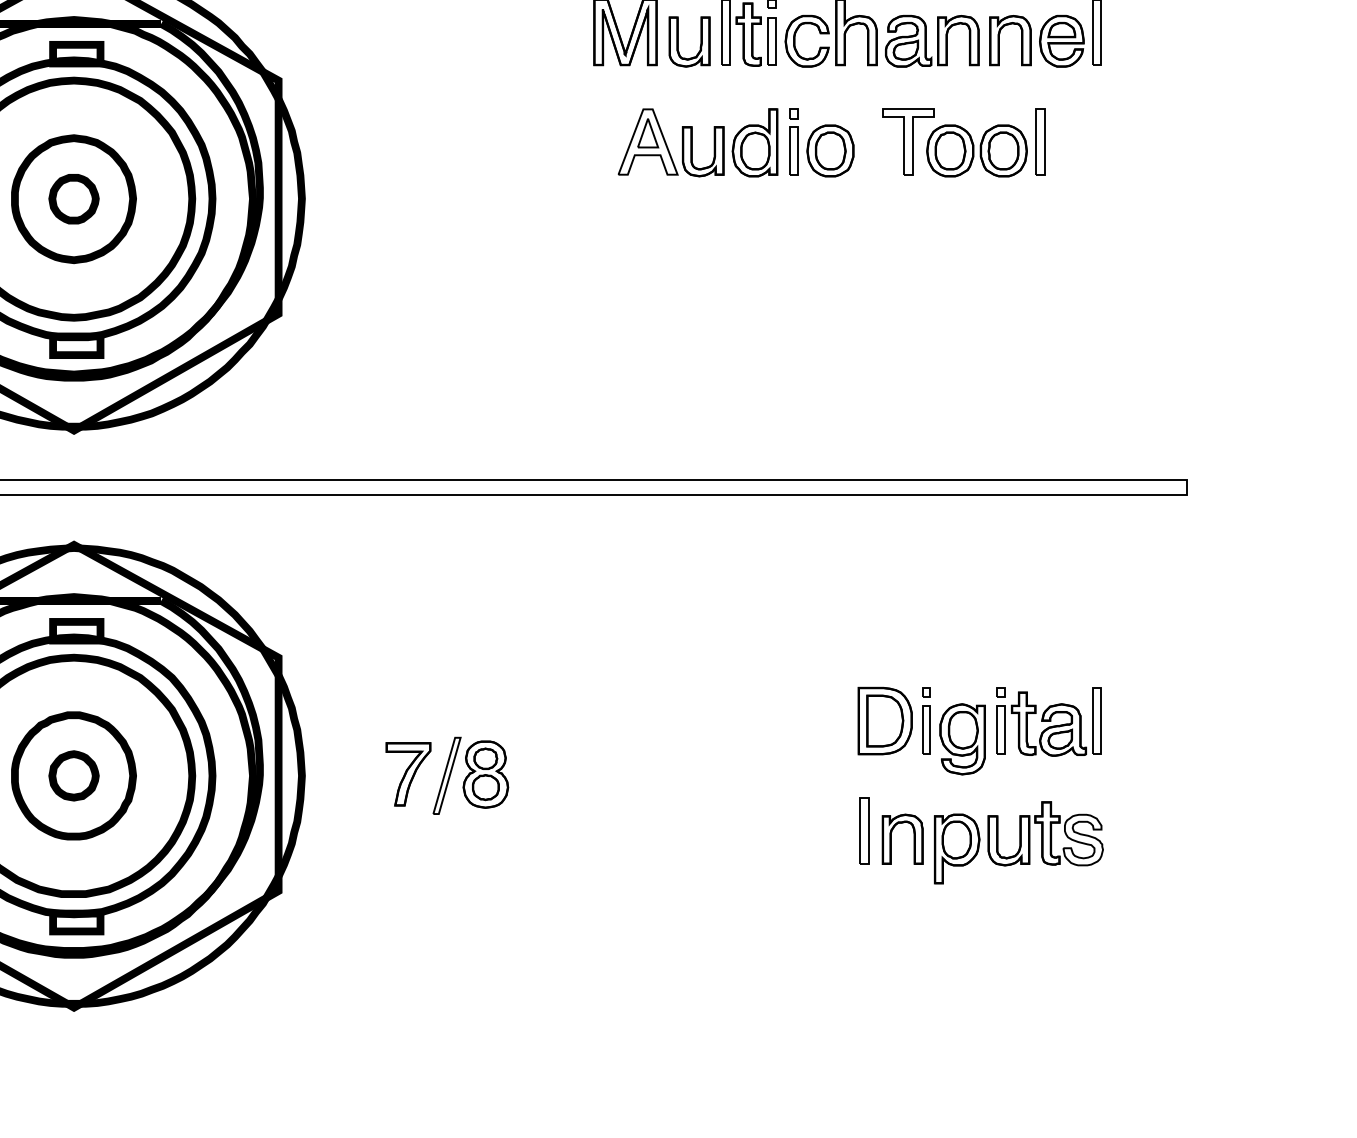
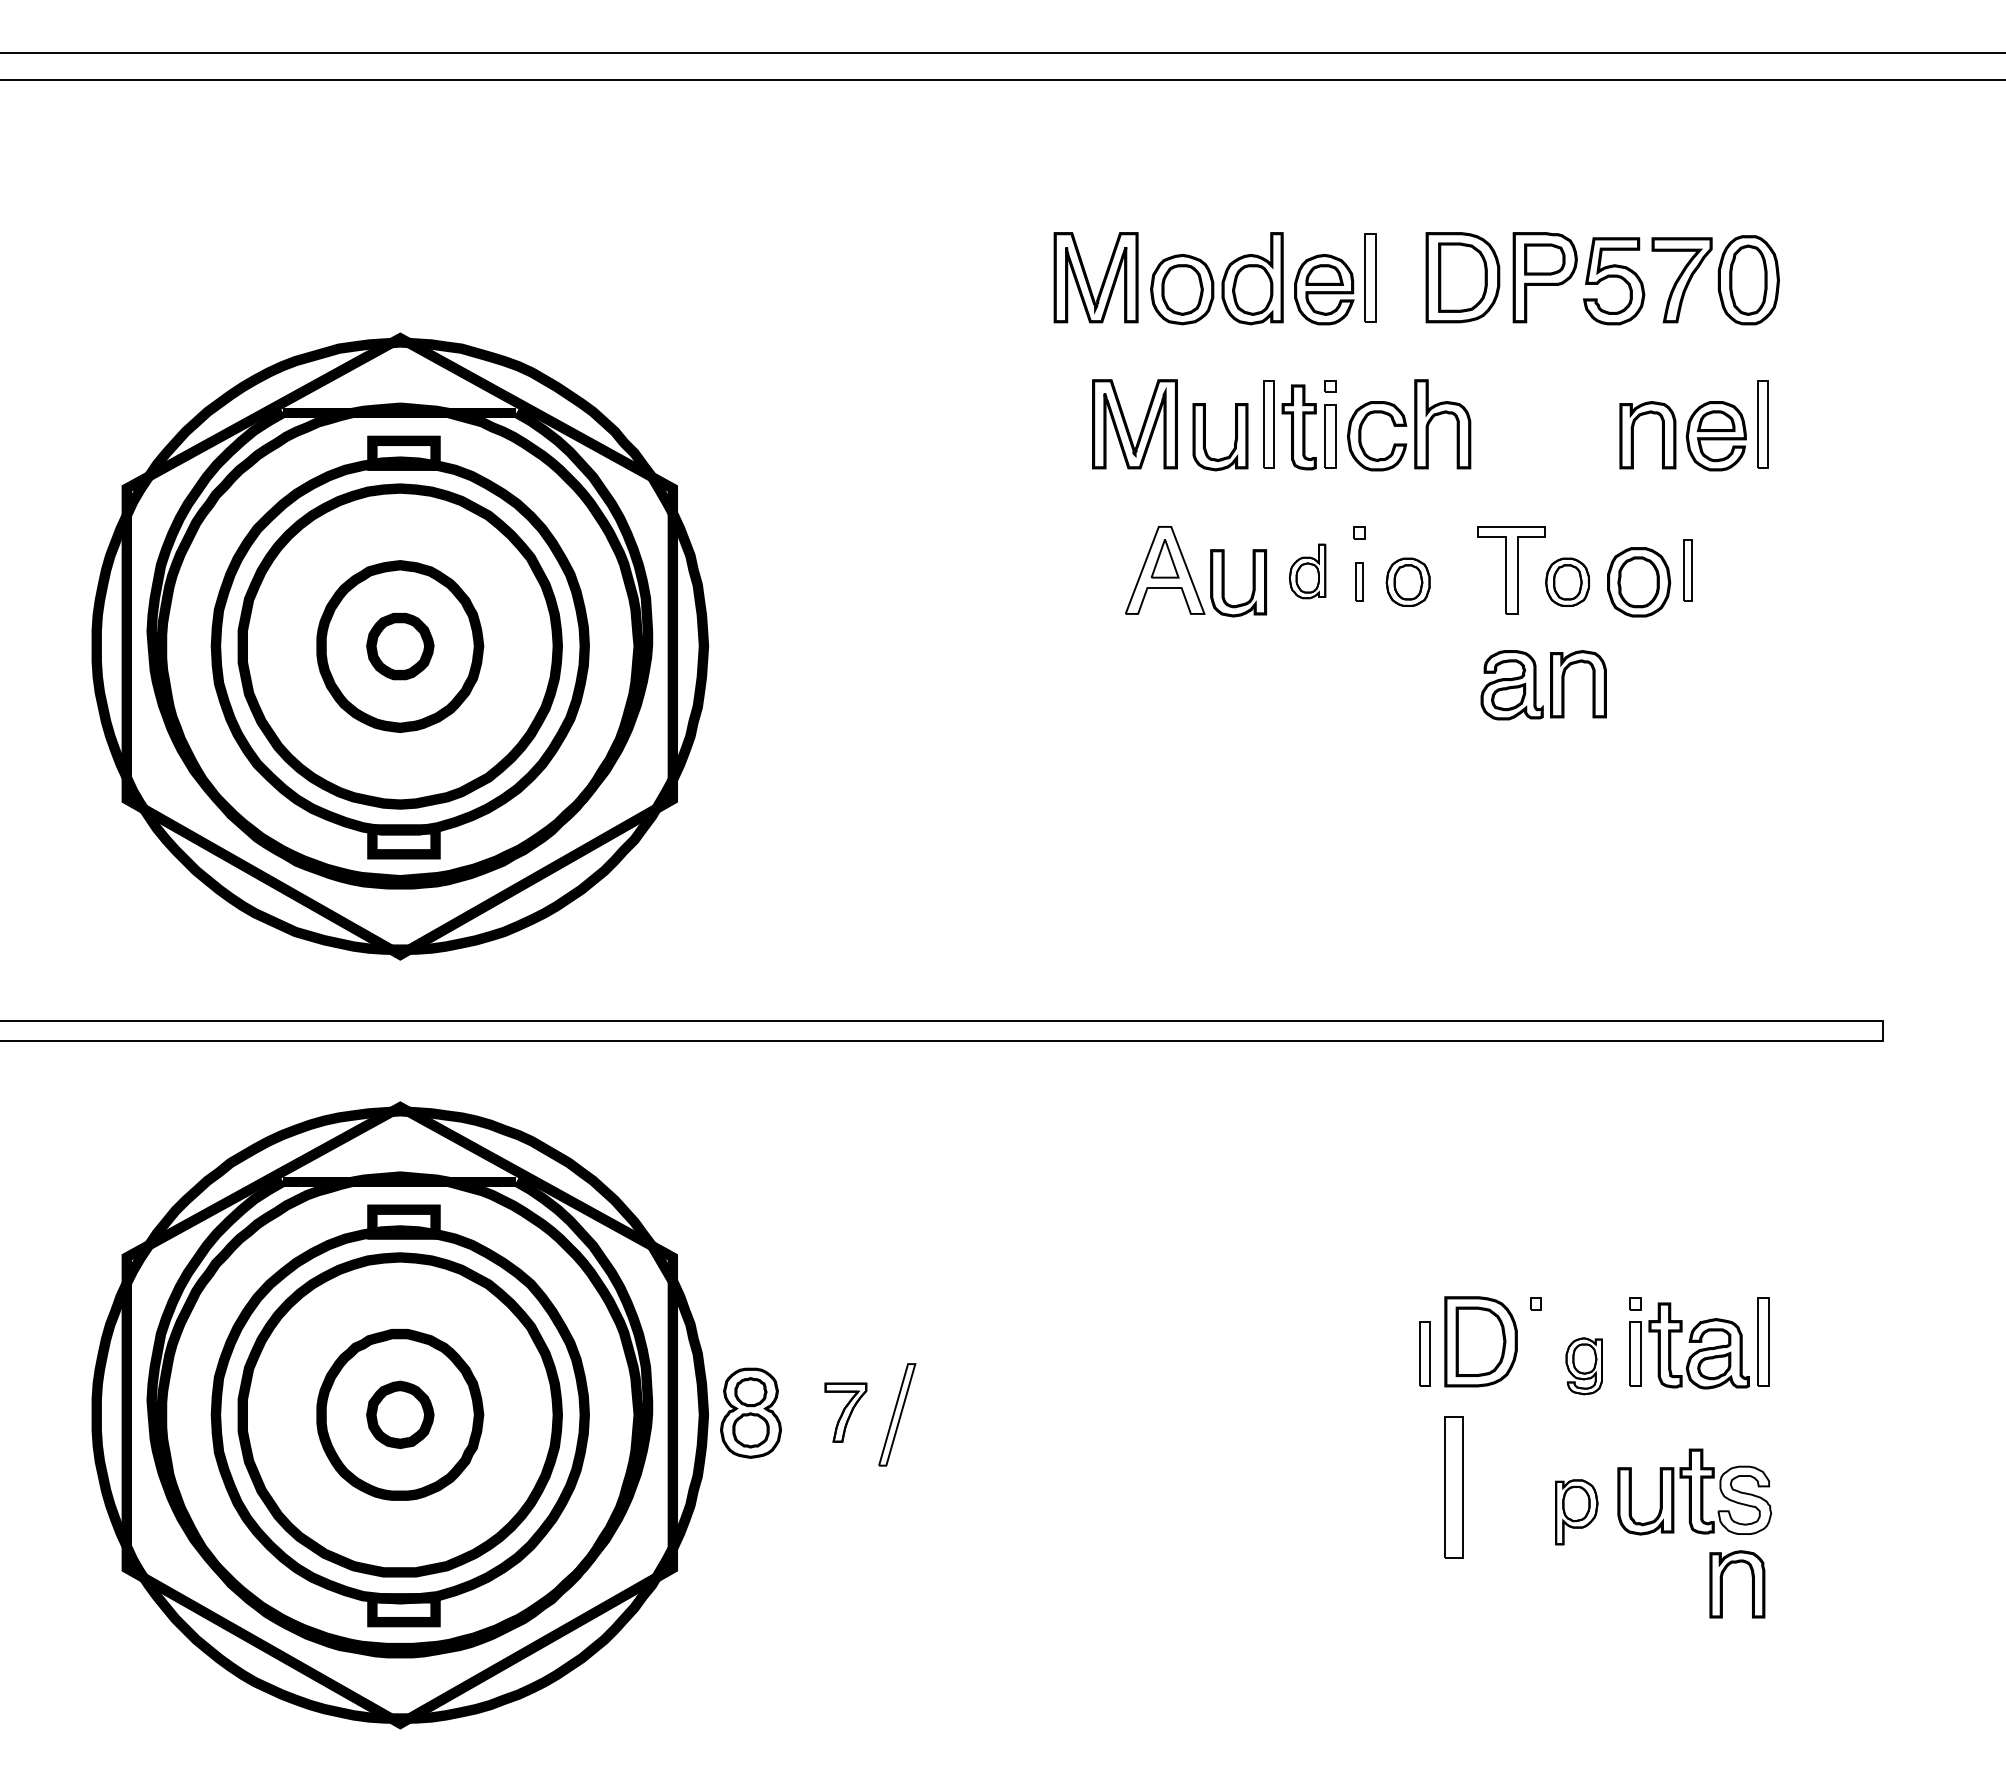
part: (926, 41) -> (1536, 685), moved
part: (754, 142) -> (1307, 571), size x0.6
part: (1040, 142) -> (1687, 570), size x0.7
part: (794, 151) -> (1359, 582), size x0.6
part: (830, 151) -> (1408, 582), size x0.7
part: (950, 151) -> (1567, 582), size x0.7
part: (926, 729) -> (1424, 1353), moved
part: (962, 739) -> (1584, 1366), size x0.6
part: (408, 774) -> (845, 1412), size x0.7
part: (485, 774) -> (750, 1412), moved
part: (864, 830) -> (1453, 1487), size x1.6
part: (891, 839) -> (1722, 1584), moved
part: (956, 849) -> (1576, 1512), size x0.7

